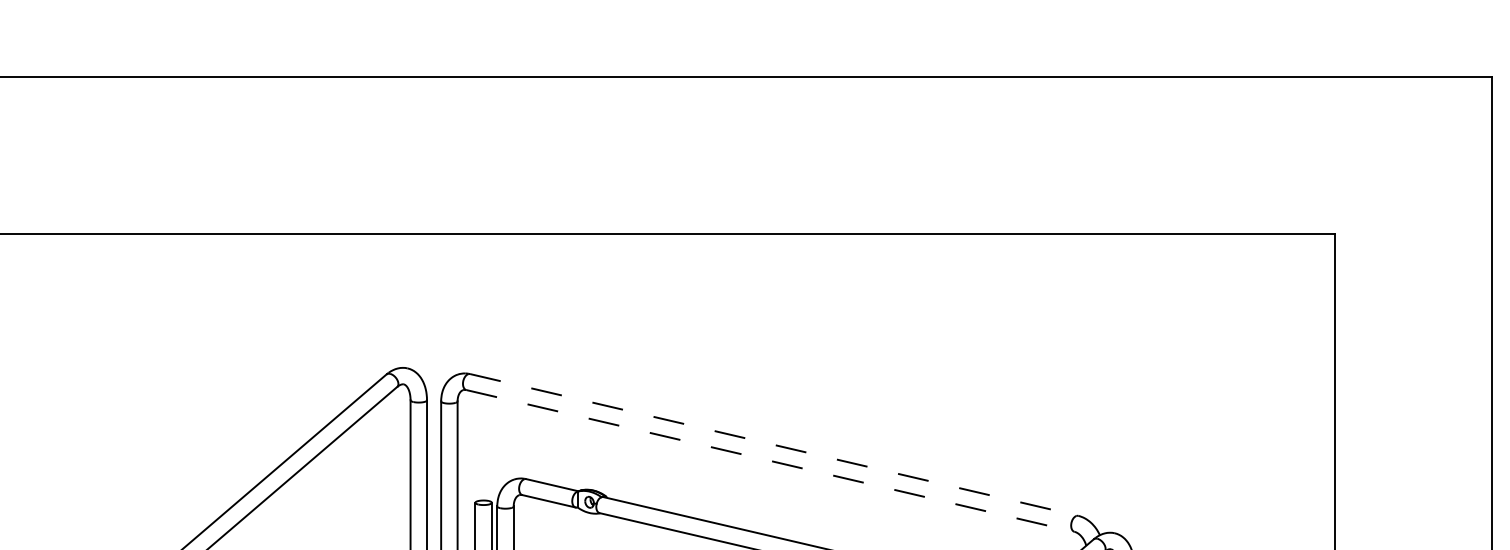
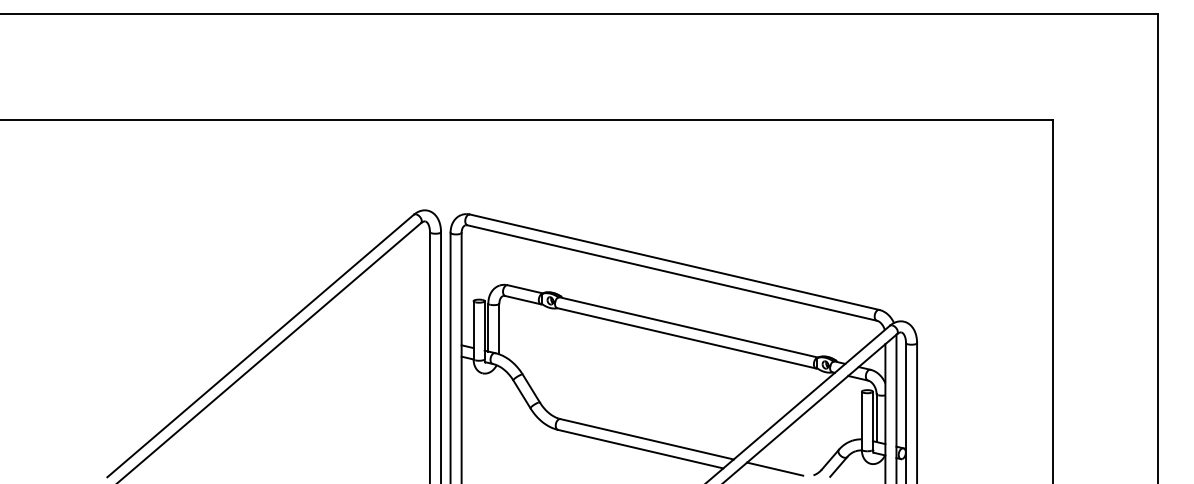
line: (775, 445) -> (675, 262), dashed -> solid
line: (770, 461) -> (672, 273), dashed -> solid

